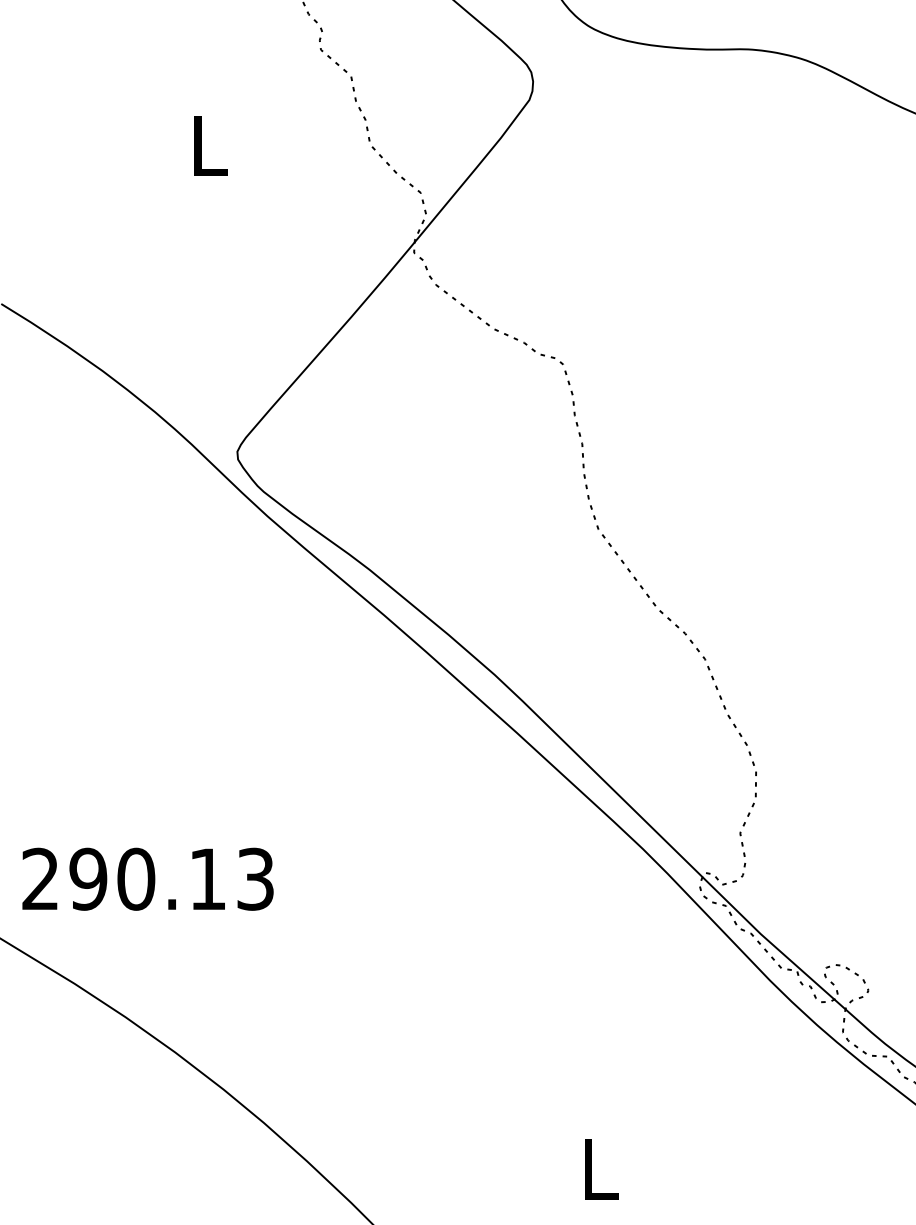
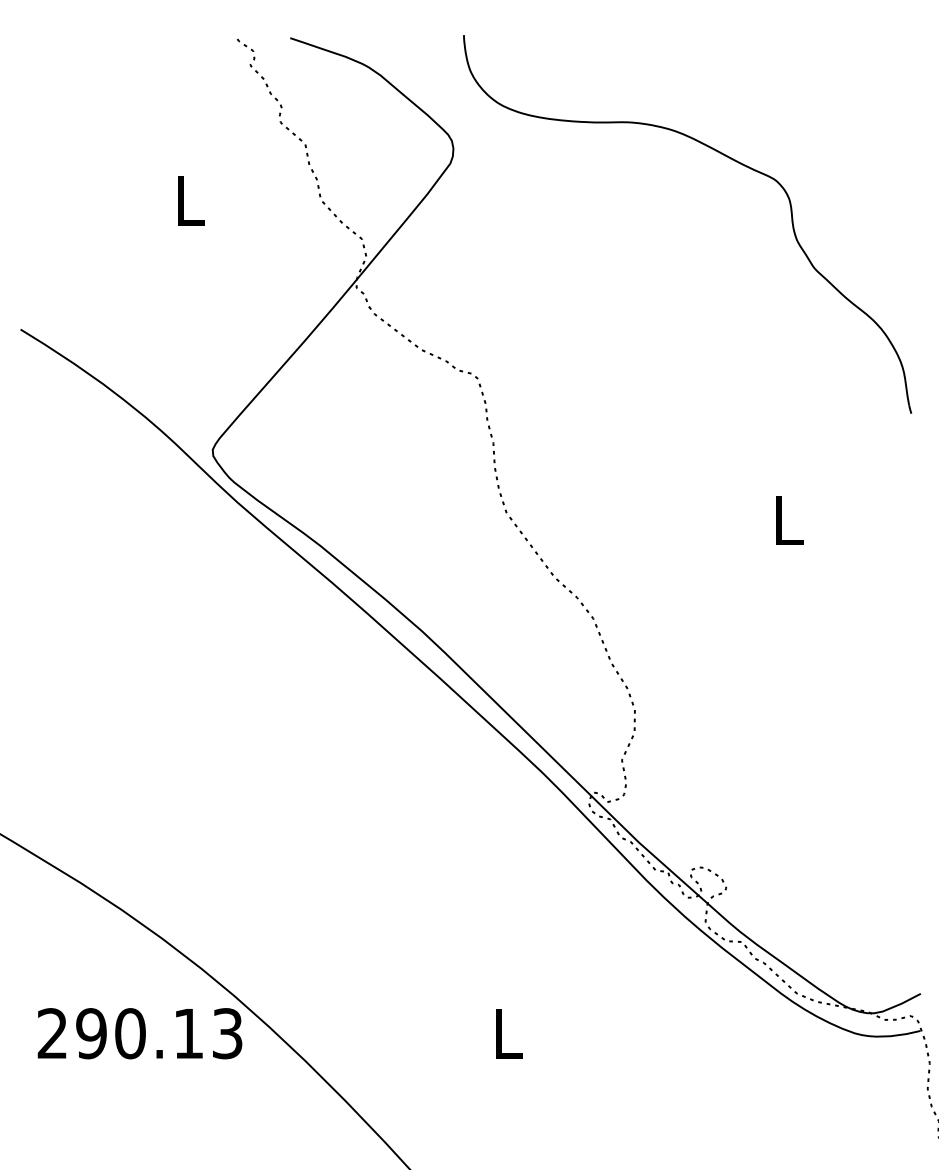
text: (147, 879) -> (139, 1033), moved

